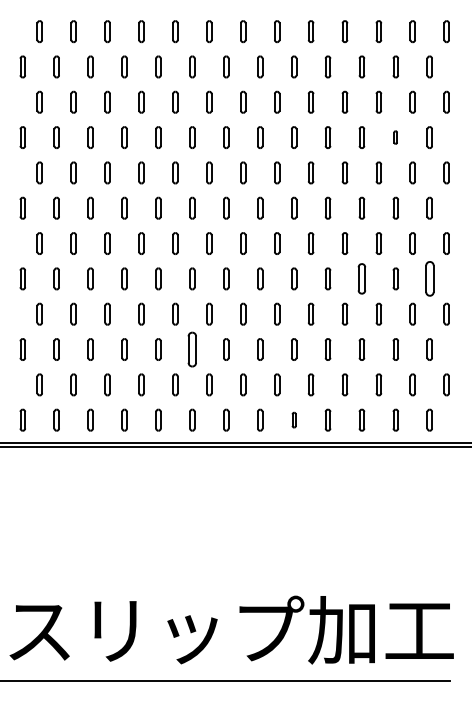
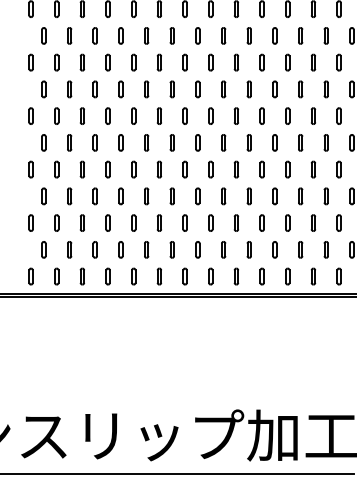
part: (395, 137) -> (313, 62), size x1.67
part: (361, 278) -> (287, 169), size x0.71
part: (429, 278) -> (338, 169), size x0.62
part: (192, 349) -> (159, 223), size x0.62
part: (294, 419) -> (236, 276), size x1.43

